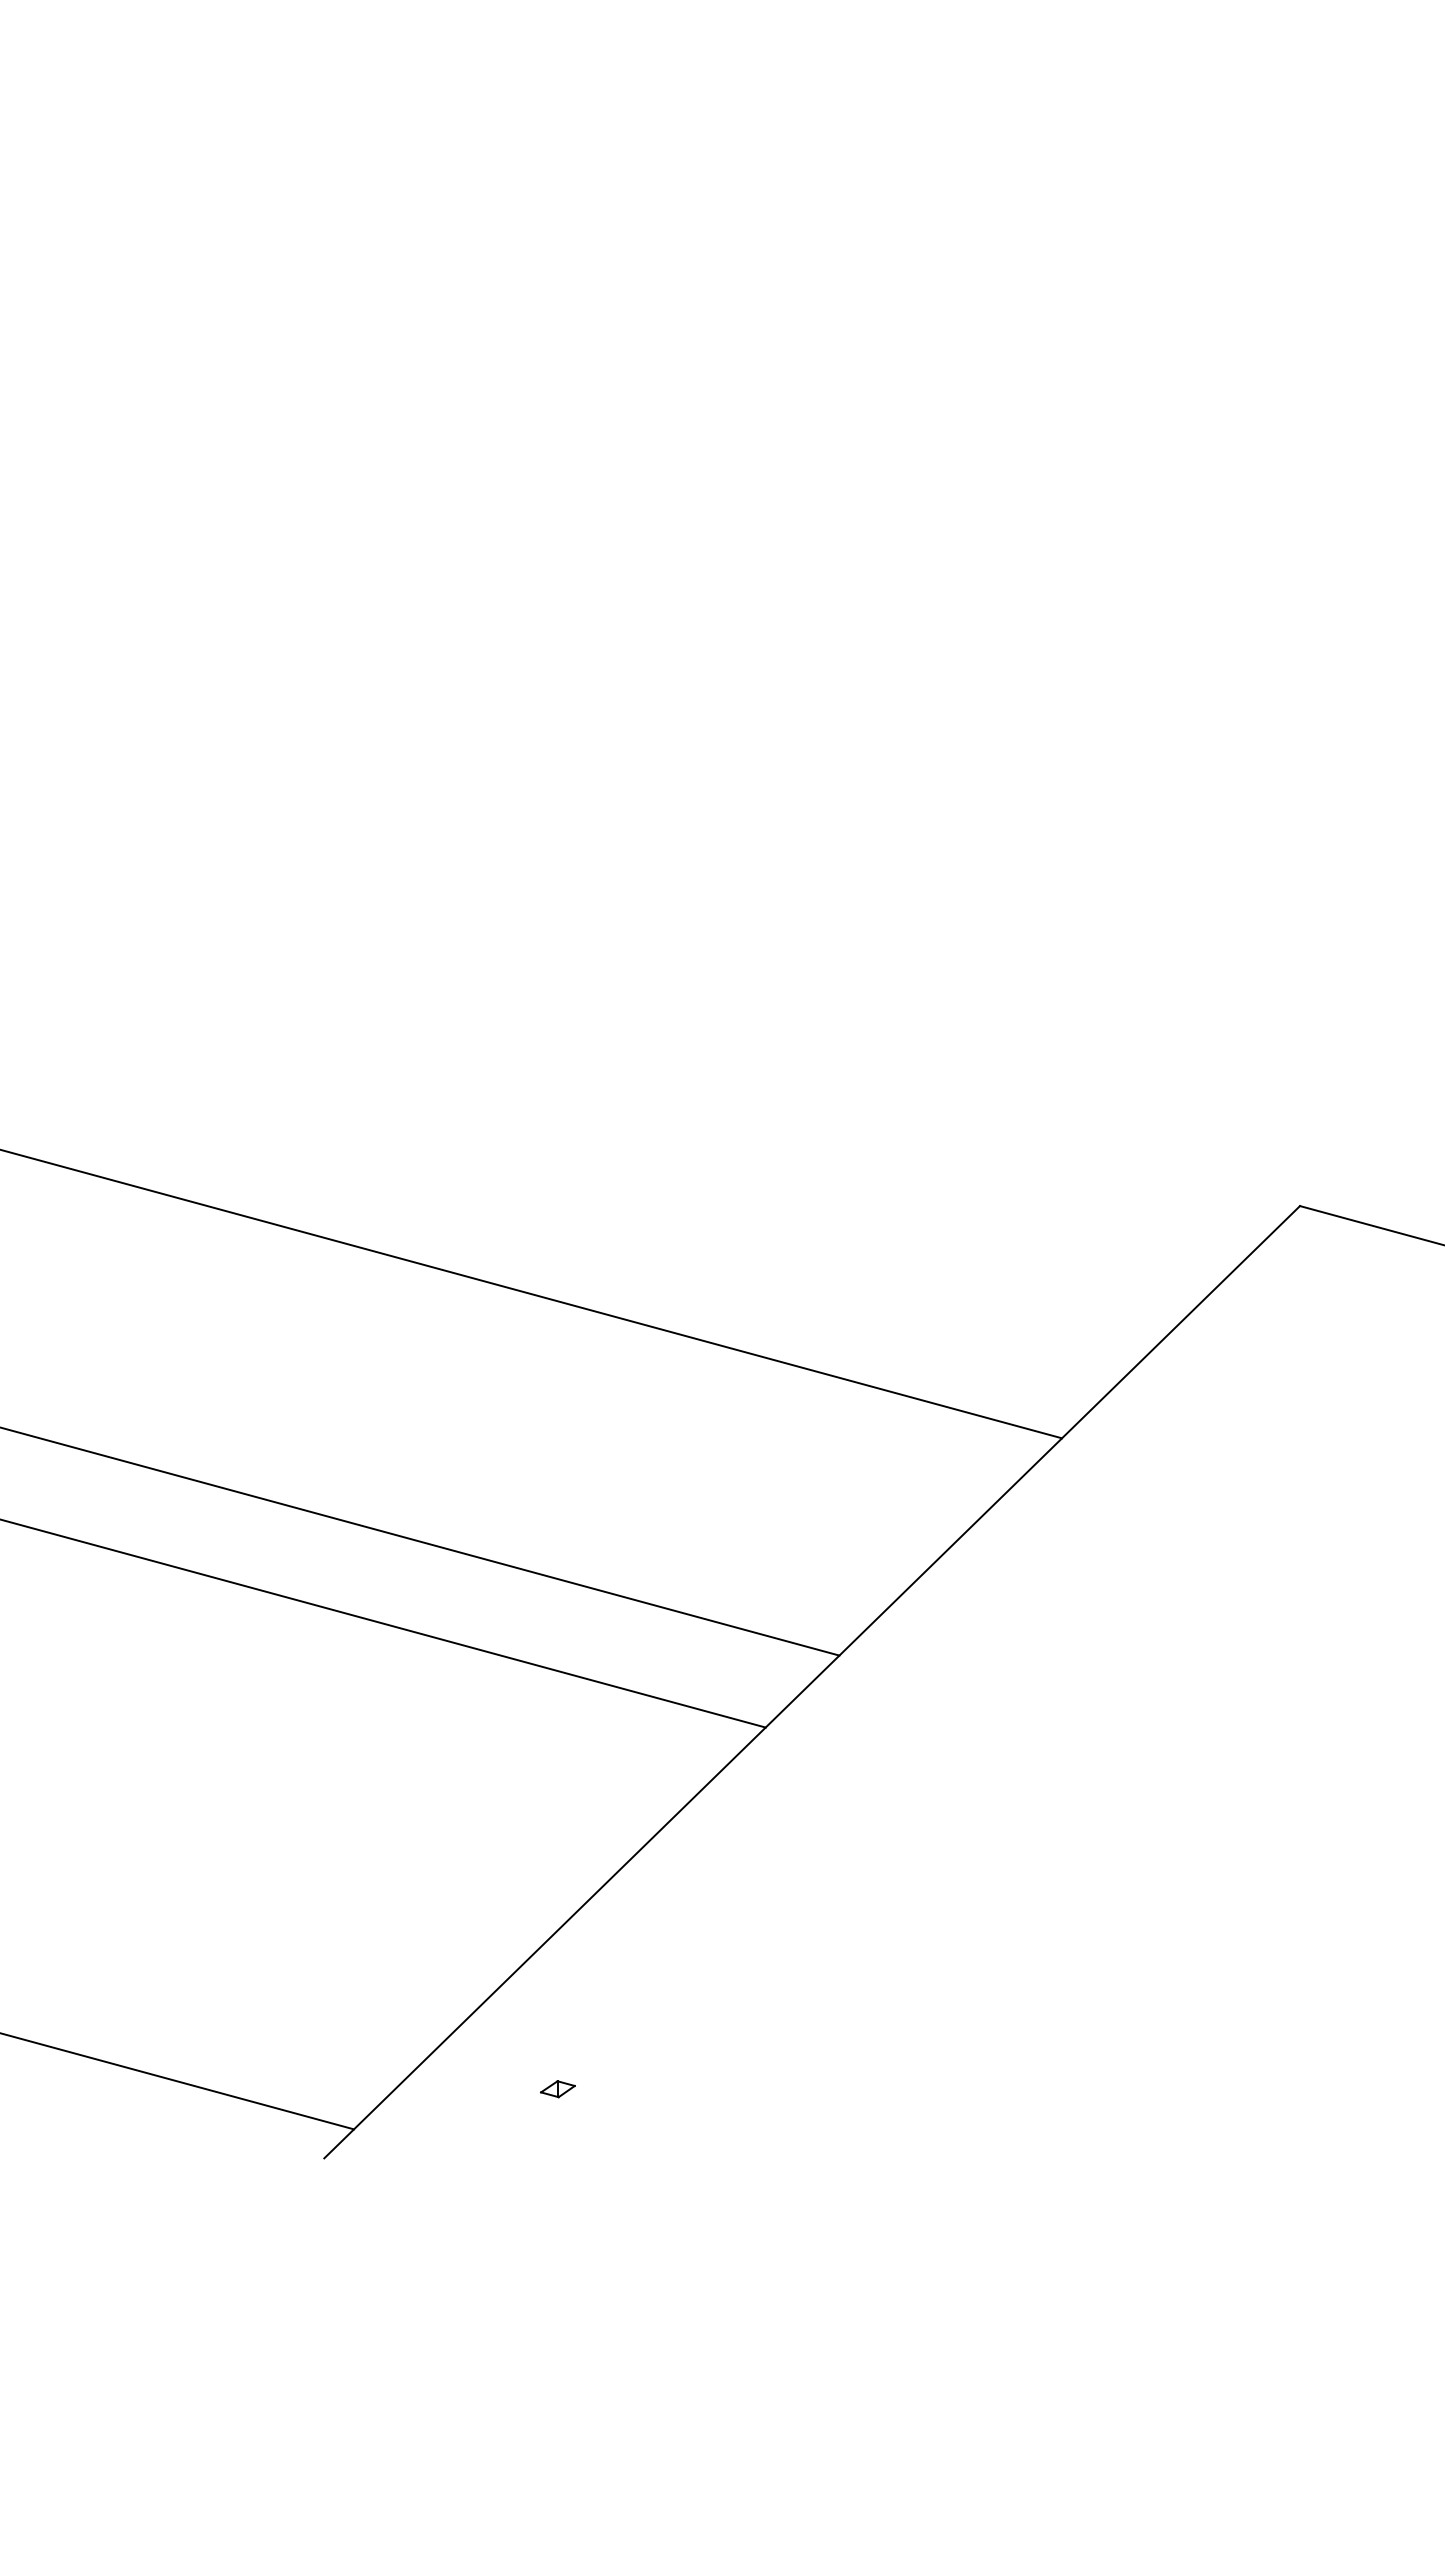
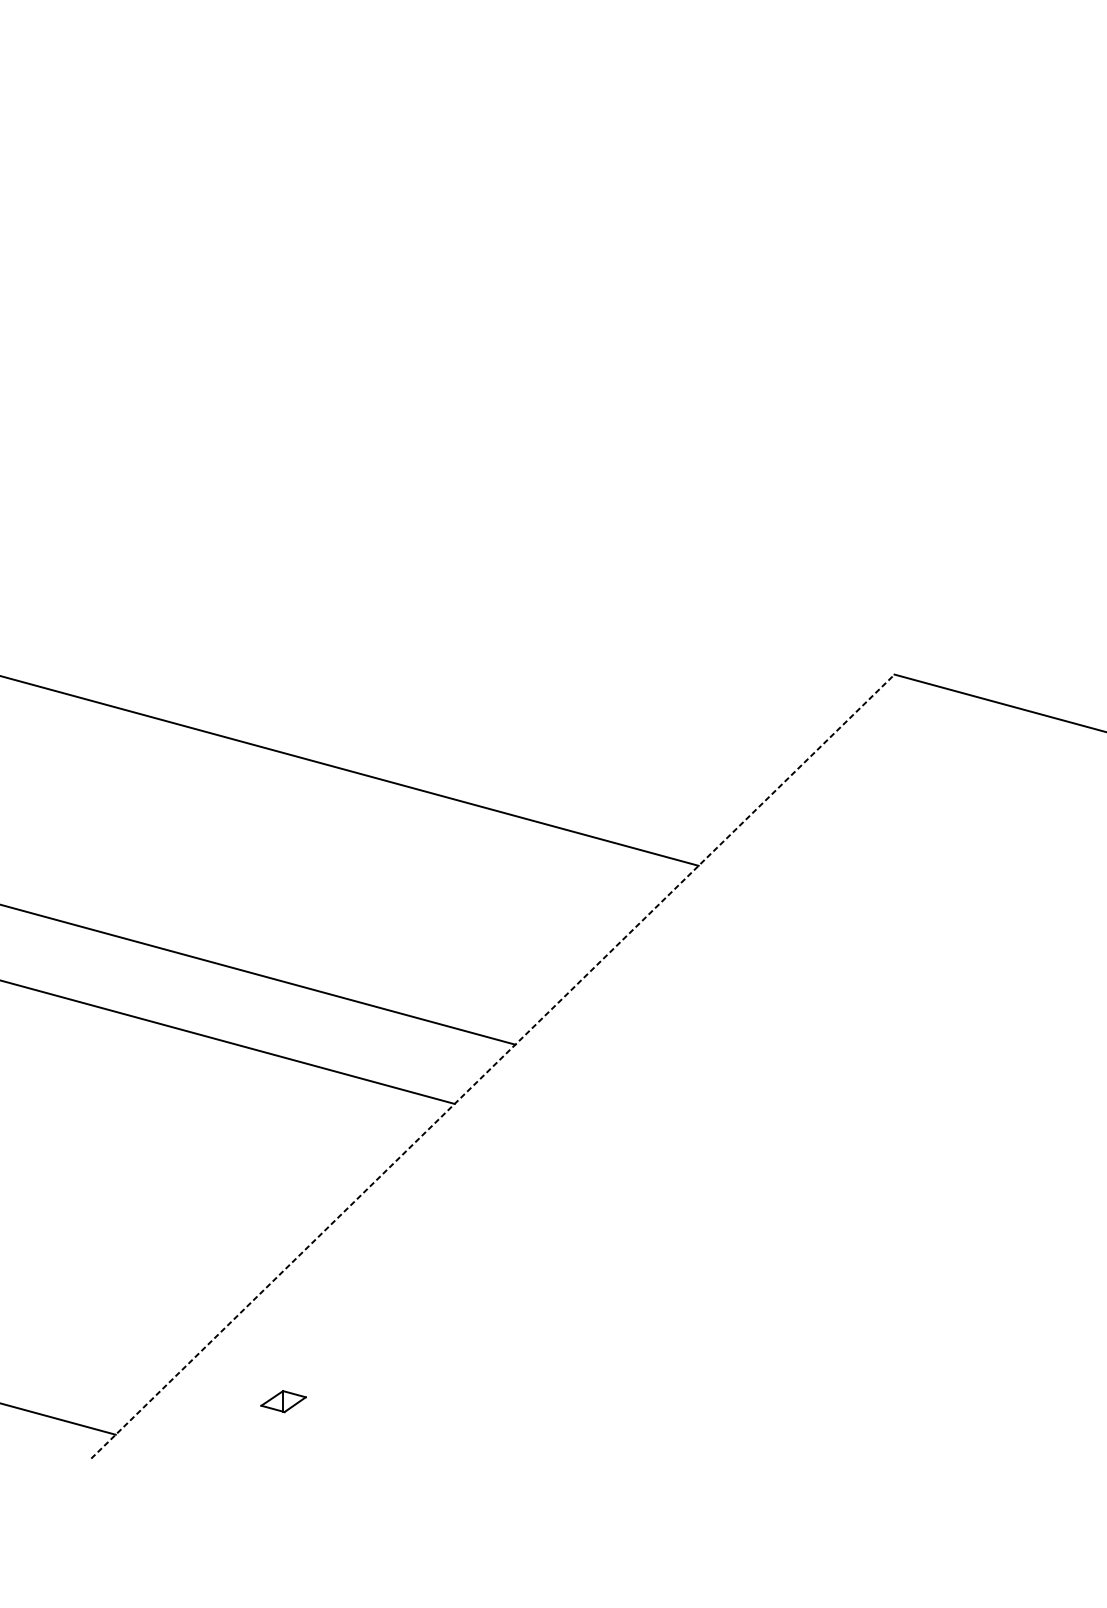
line: (812, 1682) -> (493, 1066), solid -> dashed
part: (557, 2089) -> (283, 1401), size x1.6

